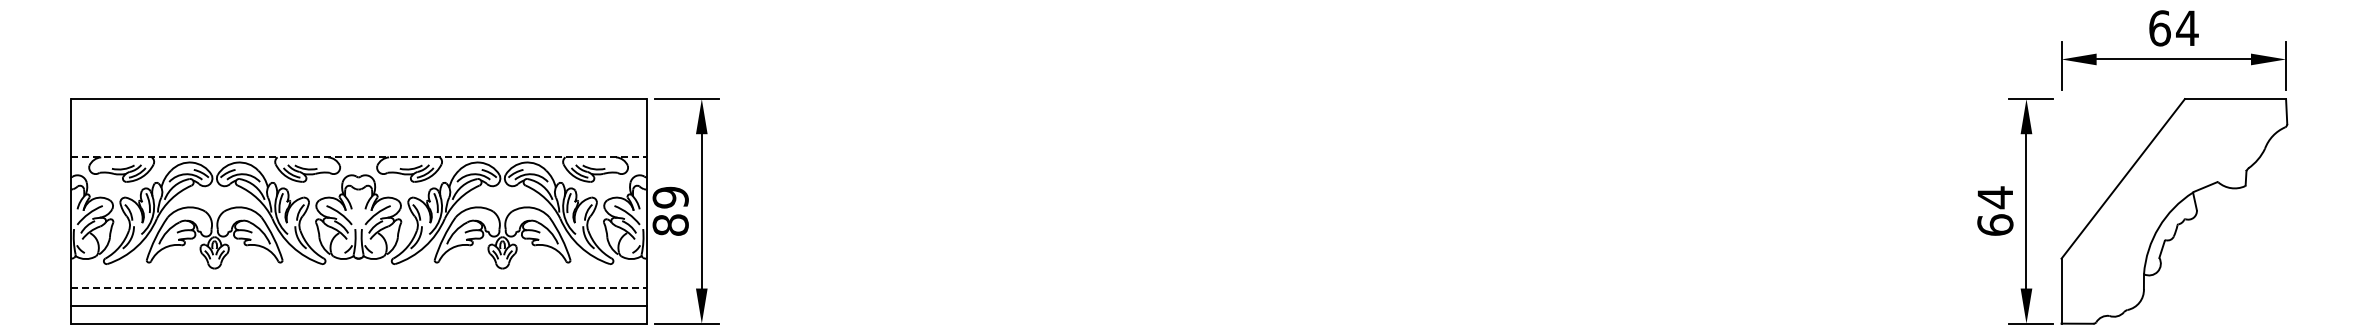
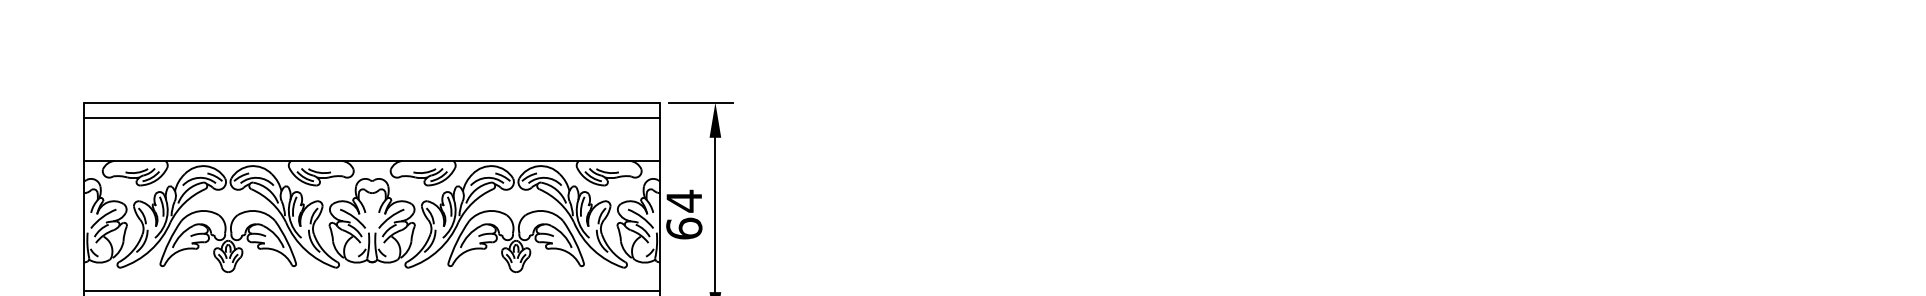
line: (358, 114) -> (372, 118), added
line: (358, 157) -> (372, 161), dashed -> solid
text: (670, 210) -> (684, 214), 89 -> 64
line: (358, 287) -> (372, 291), dashed -> solid

